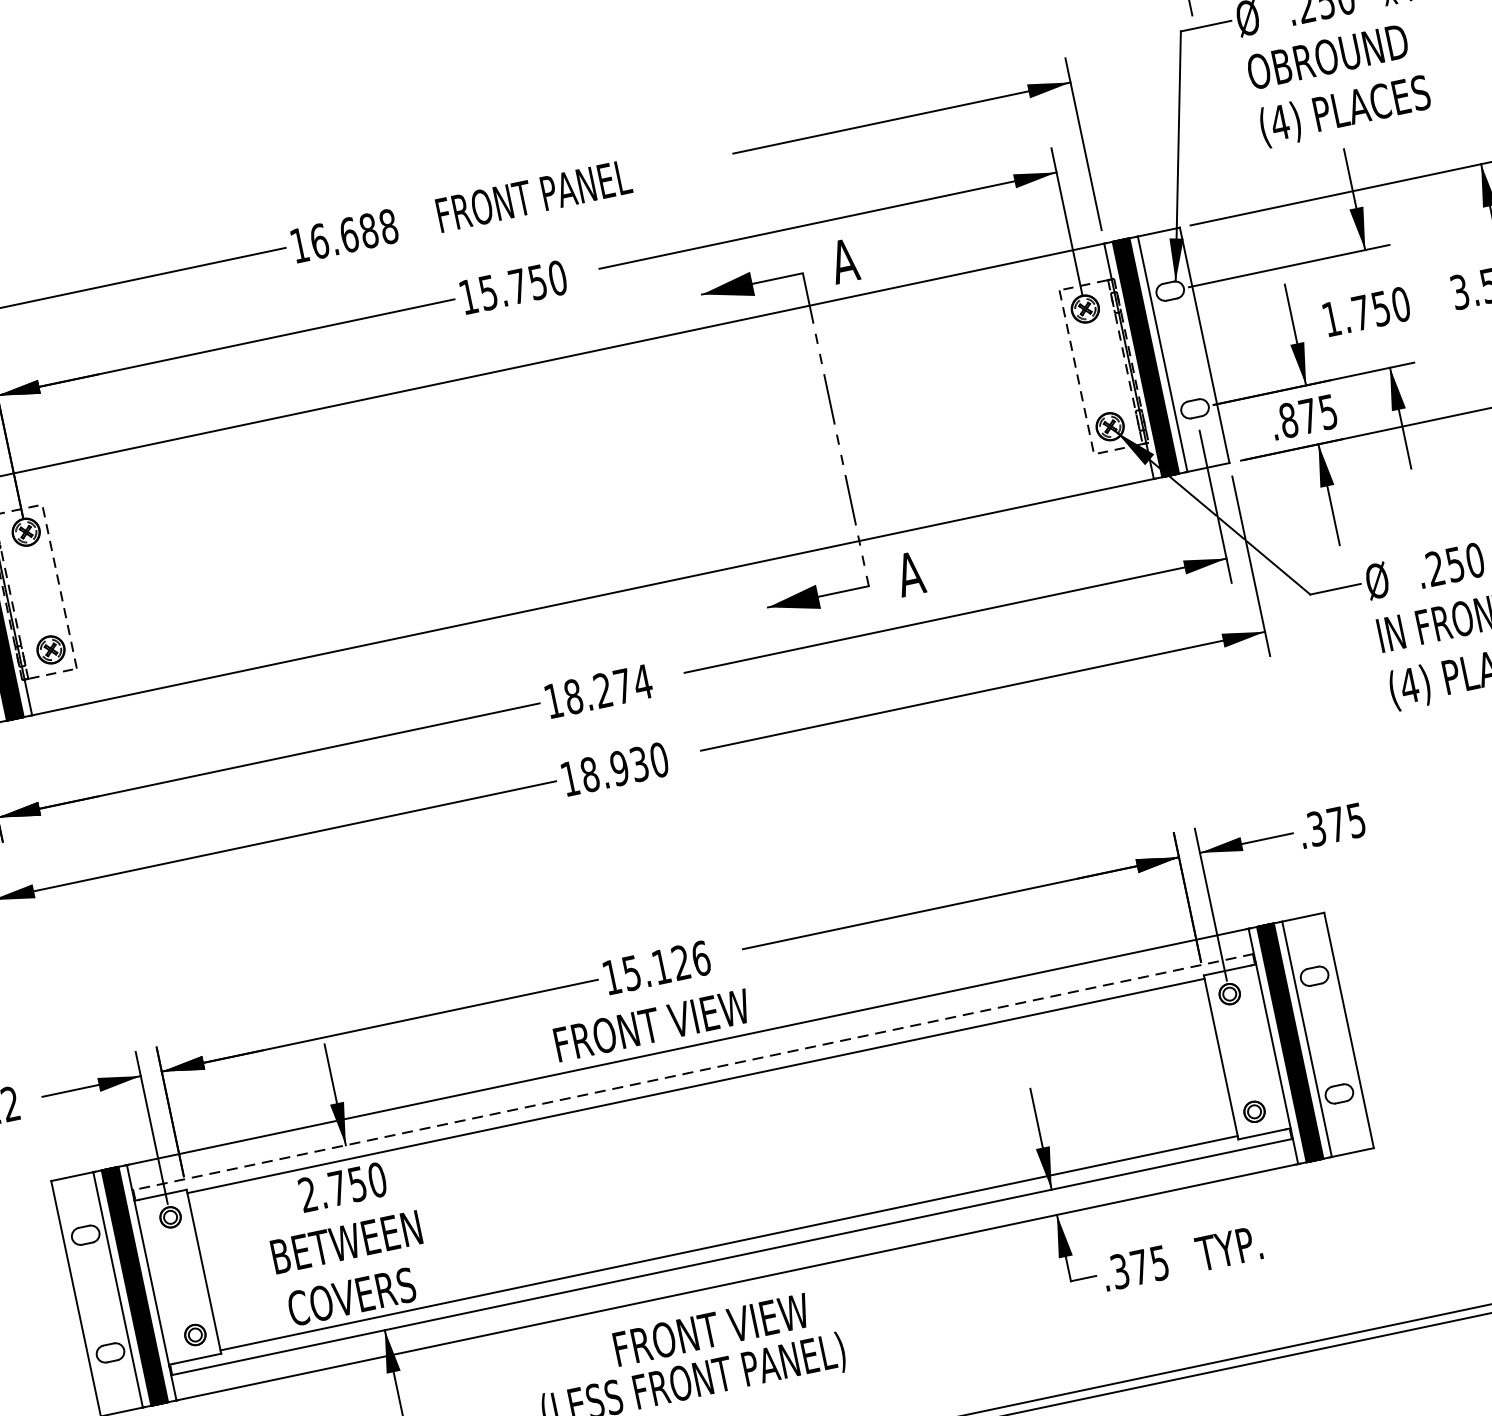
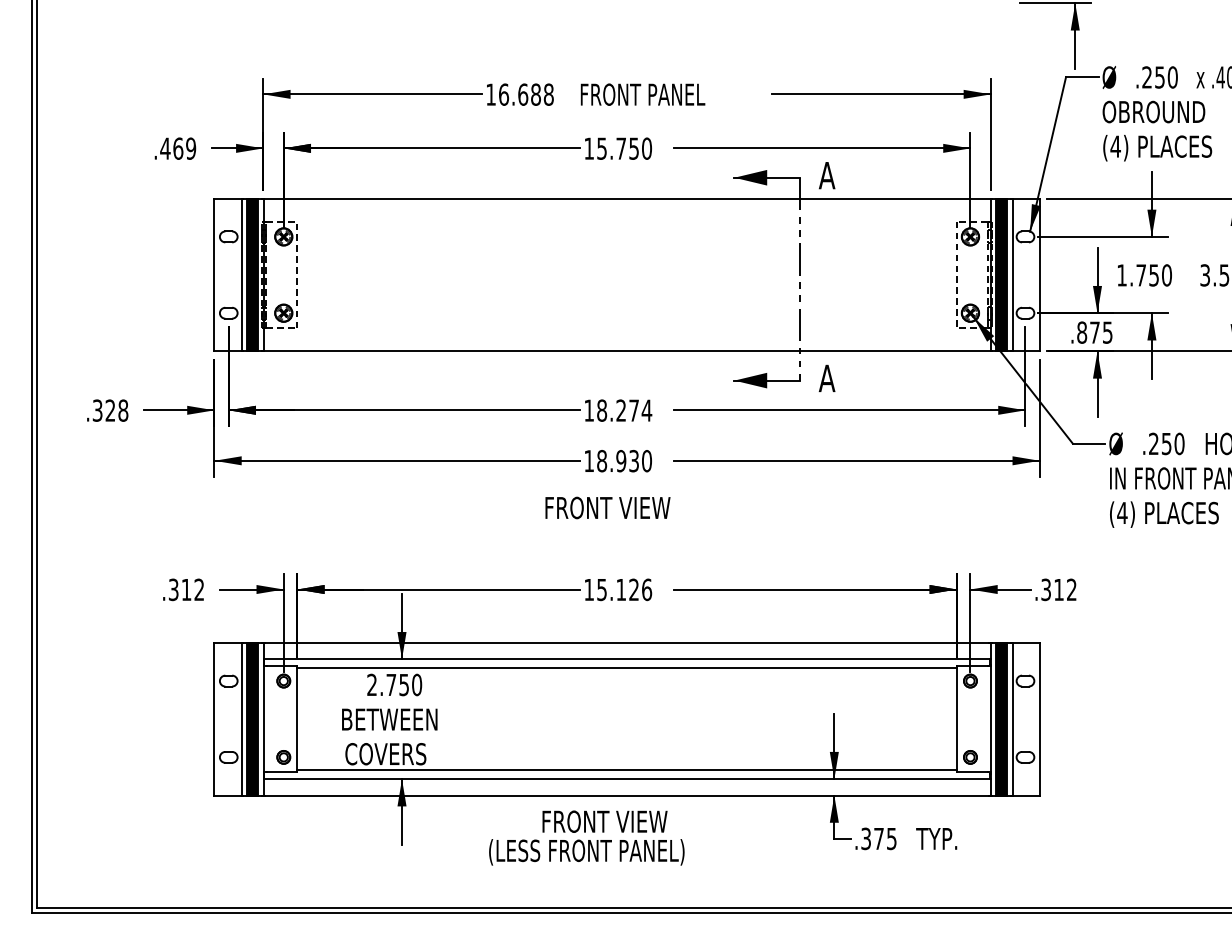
text: (1346, 821) -> (1065, 589), .375 -> .312
text: (651, 1024) -> (607, 507), moved
line: (693, 1072) -> (627, 659), dashed -> solid

